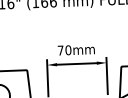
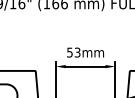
text: (64, 50) -> (73, 52), 70mm -> 53mm

